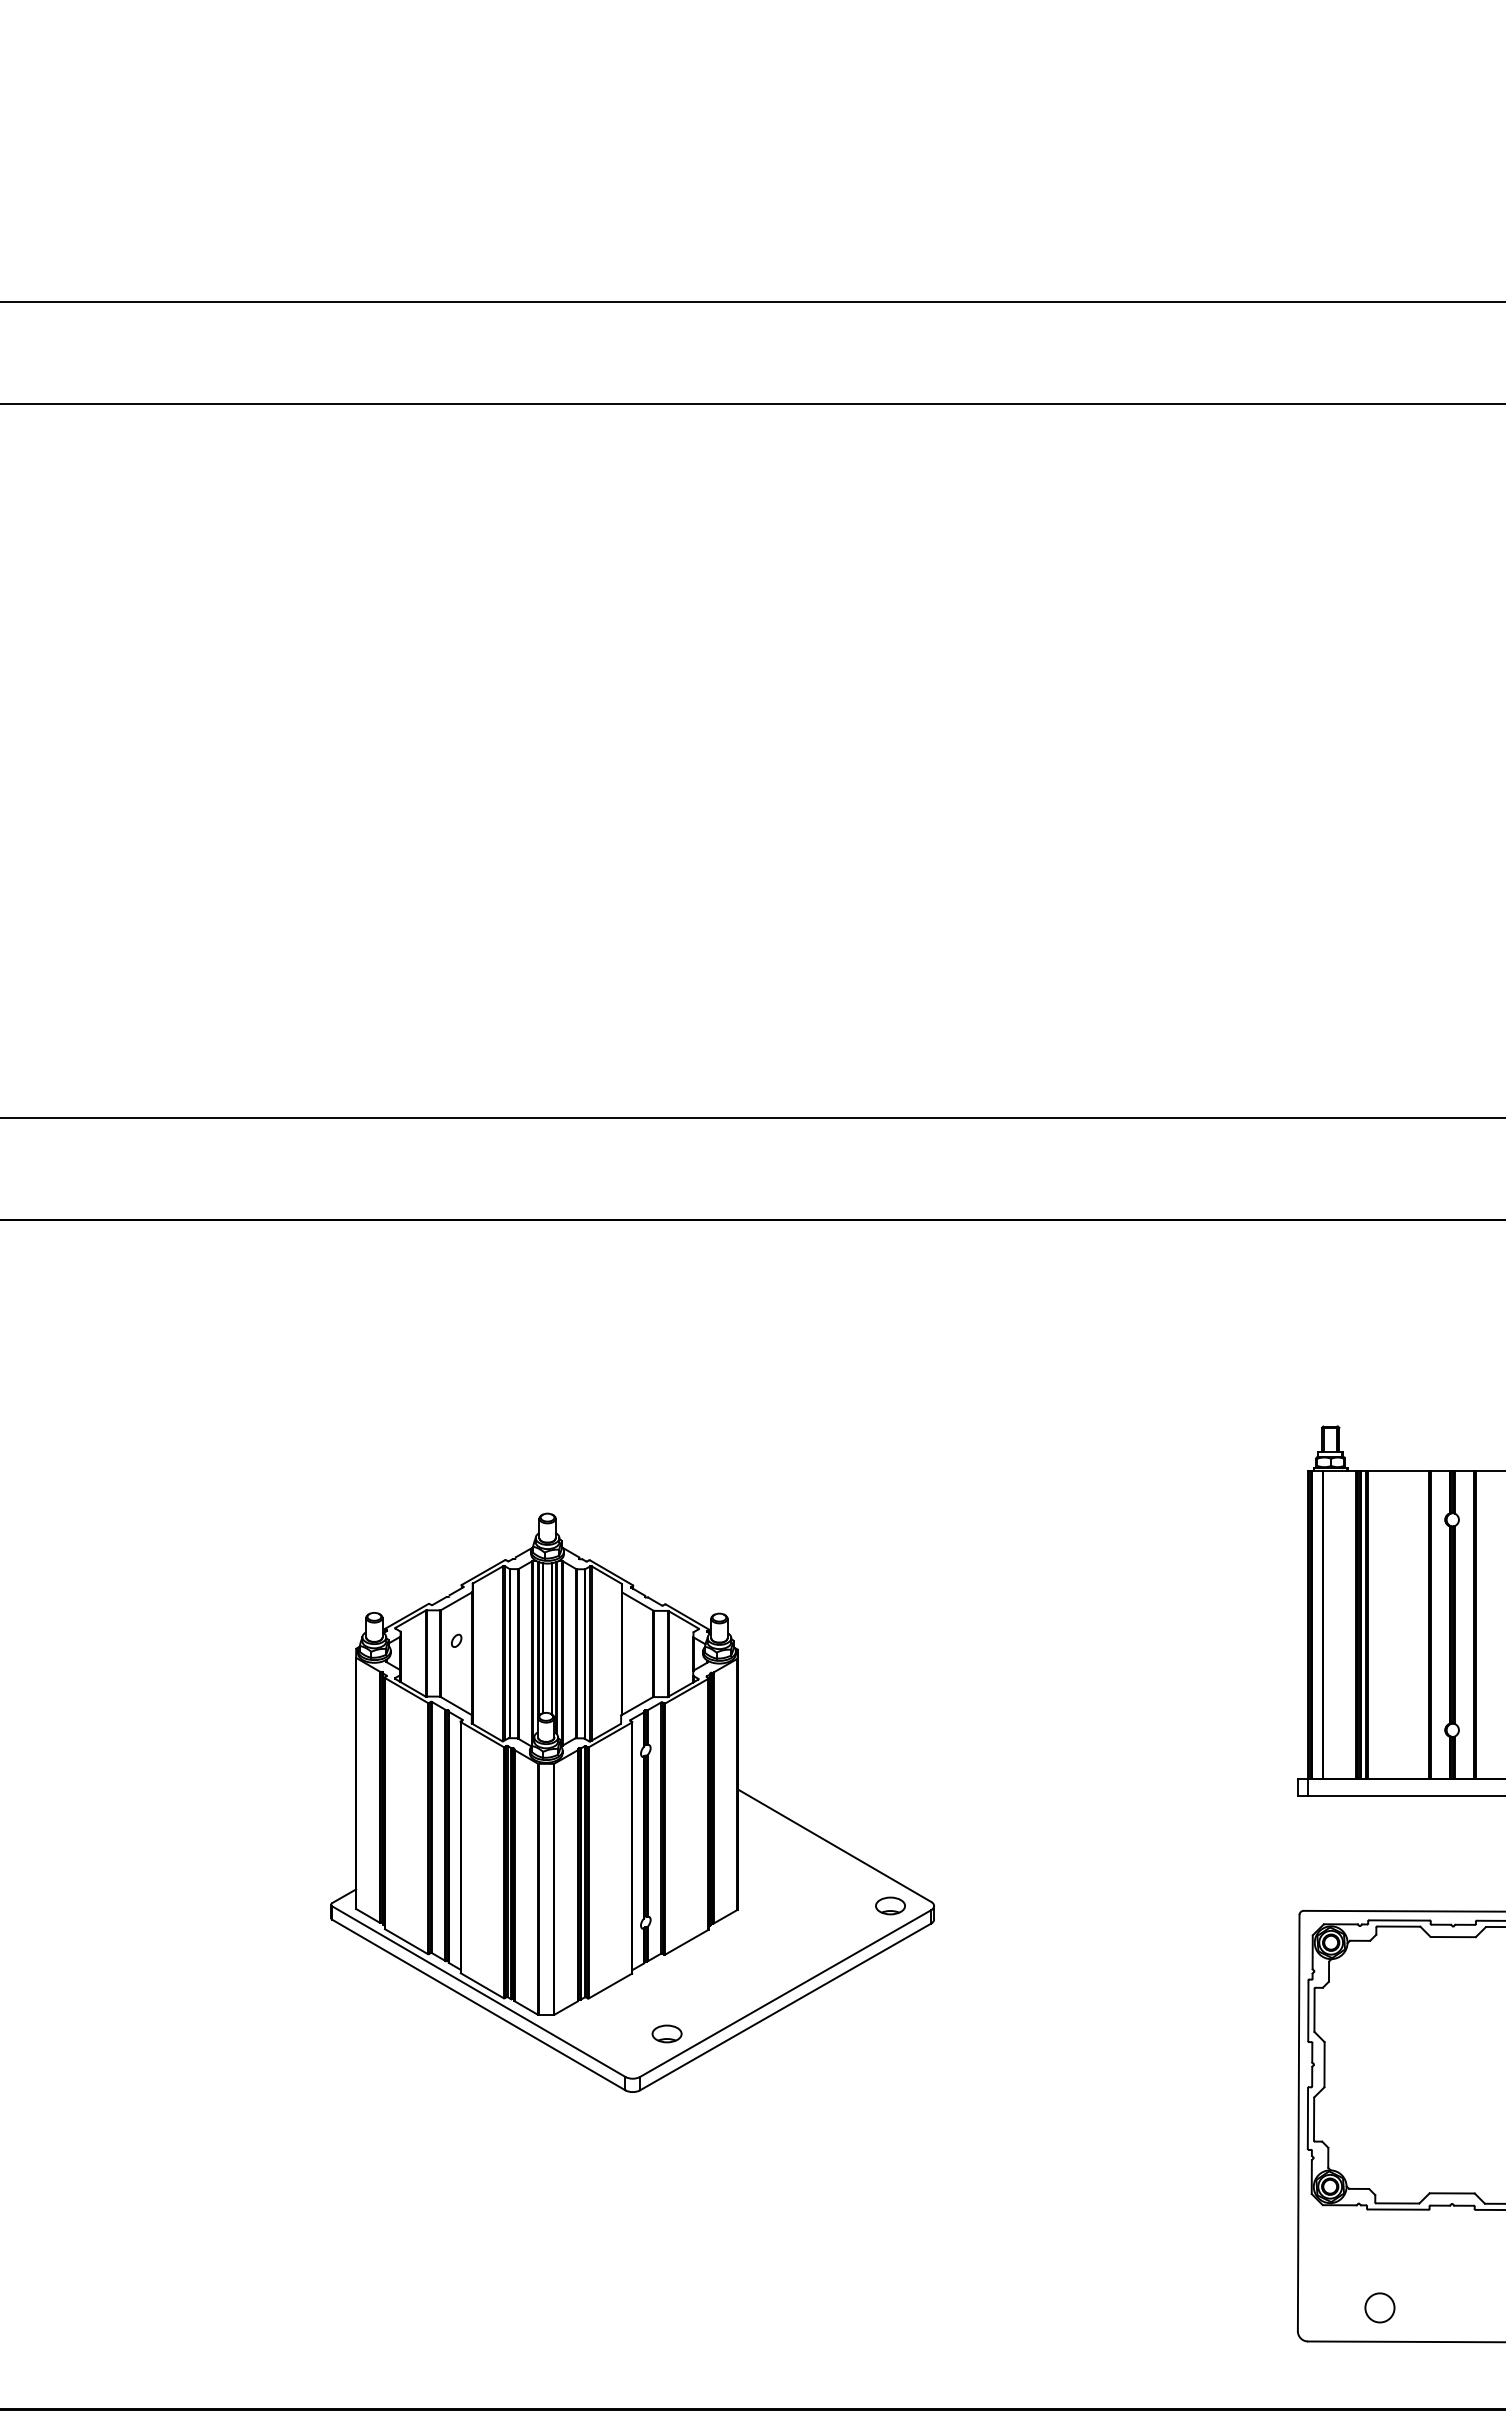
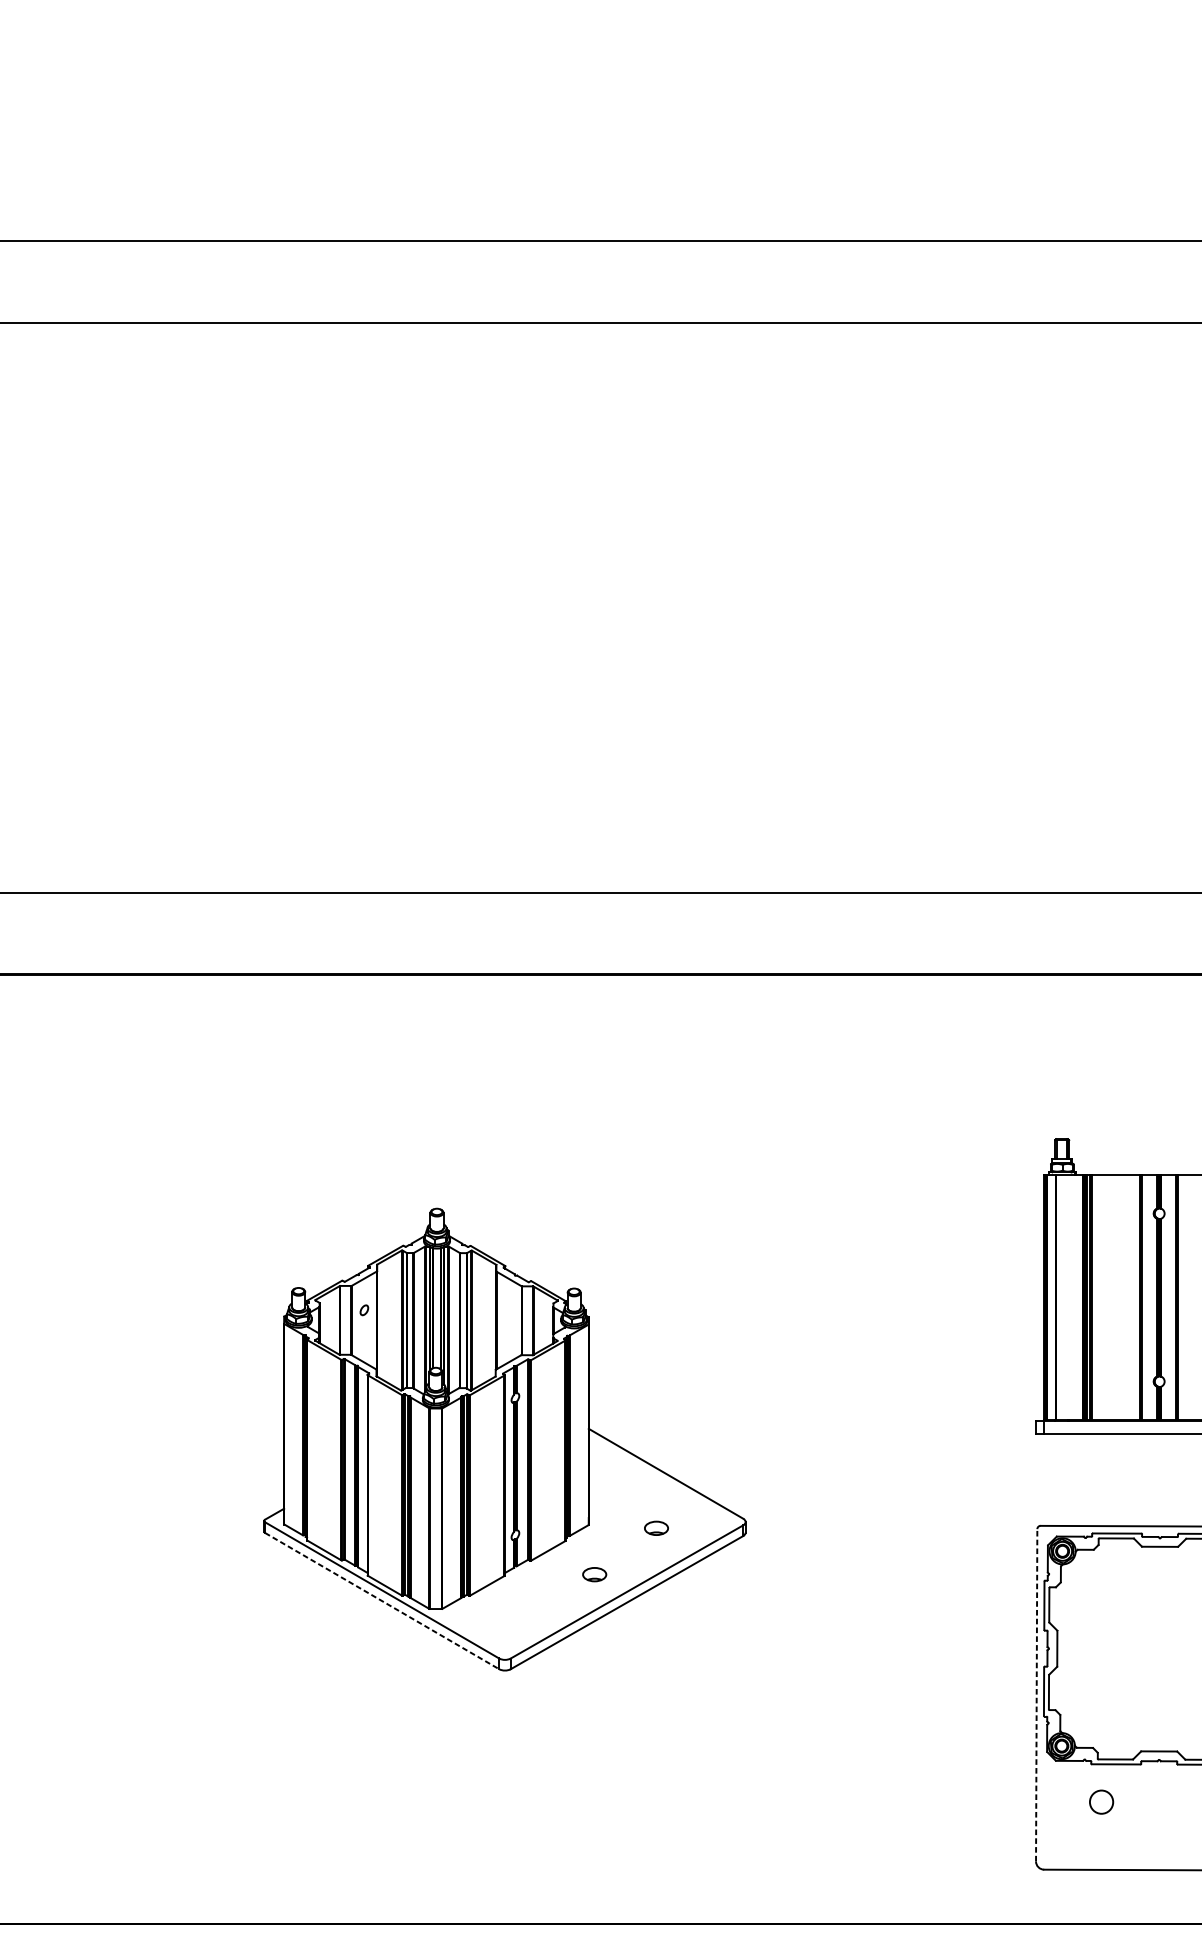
part: (890, 1905) -> (656, 1527), moved
line: (478, 2005) -> (381, 1601), solid -> dashed
part: (666, 2033) -> (594, 1574), moved
line: (1298, 2122) -> (1036, 1694), solid -> dashed
circle: (1379, 2307) -> (1101, 1801), moved

